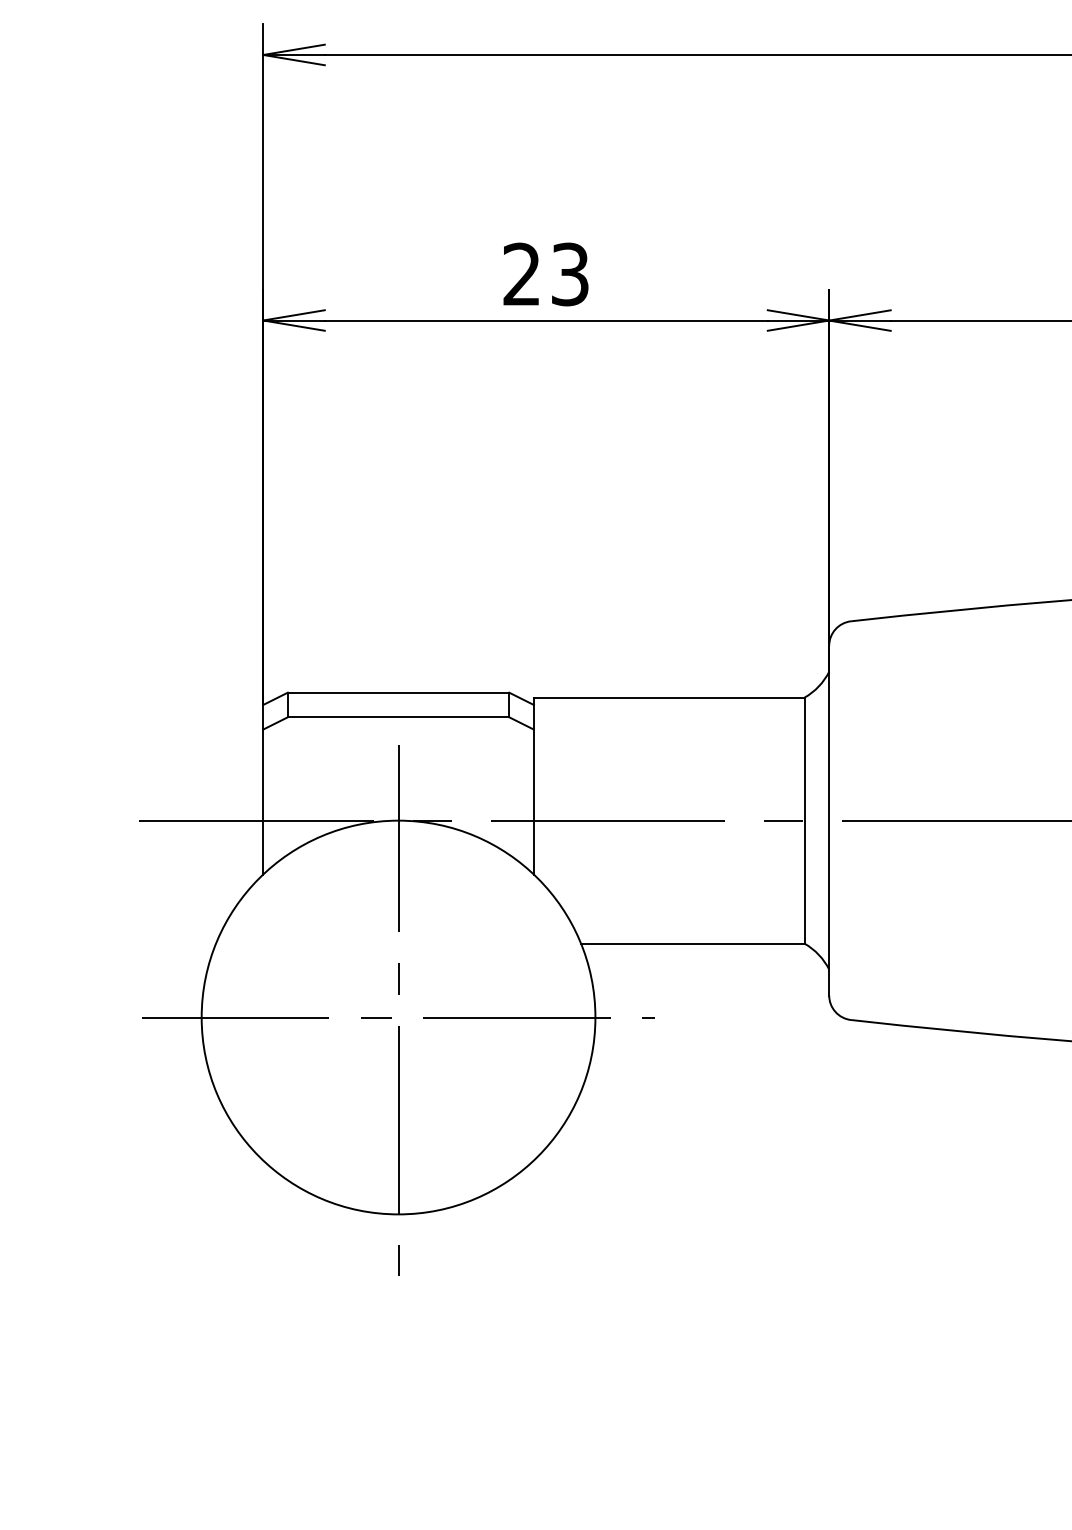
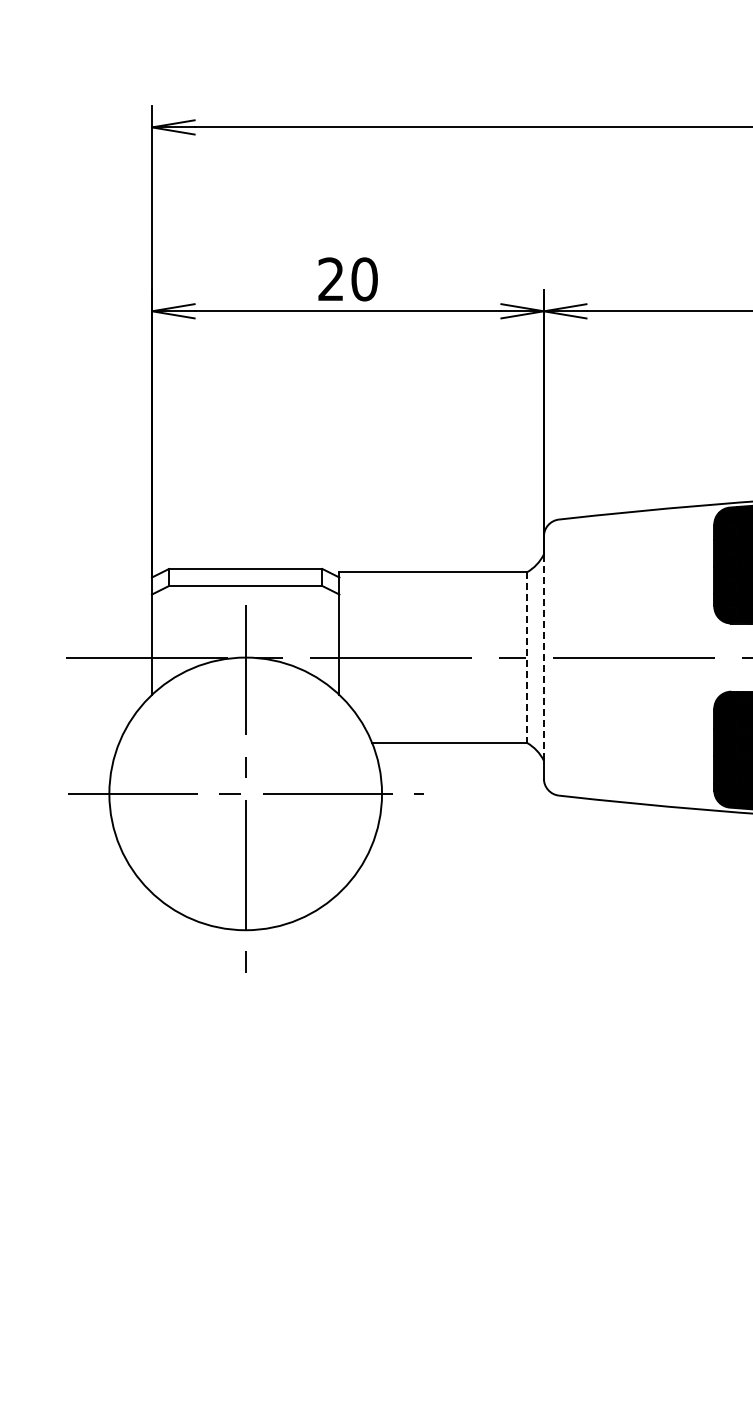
text: (570, 274) -> (364, 279), 23 -> 20
line: (804, 821) -> (526, 658), solid -> dashed
line: (828, 821) -> (543, 658), solid -> dashed

